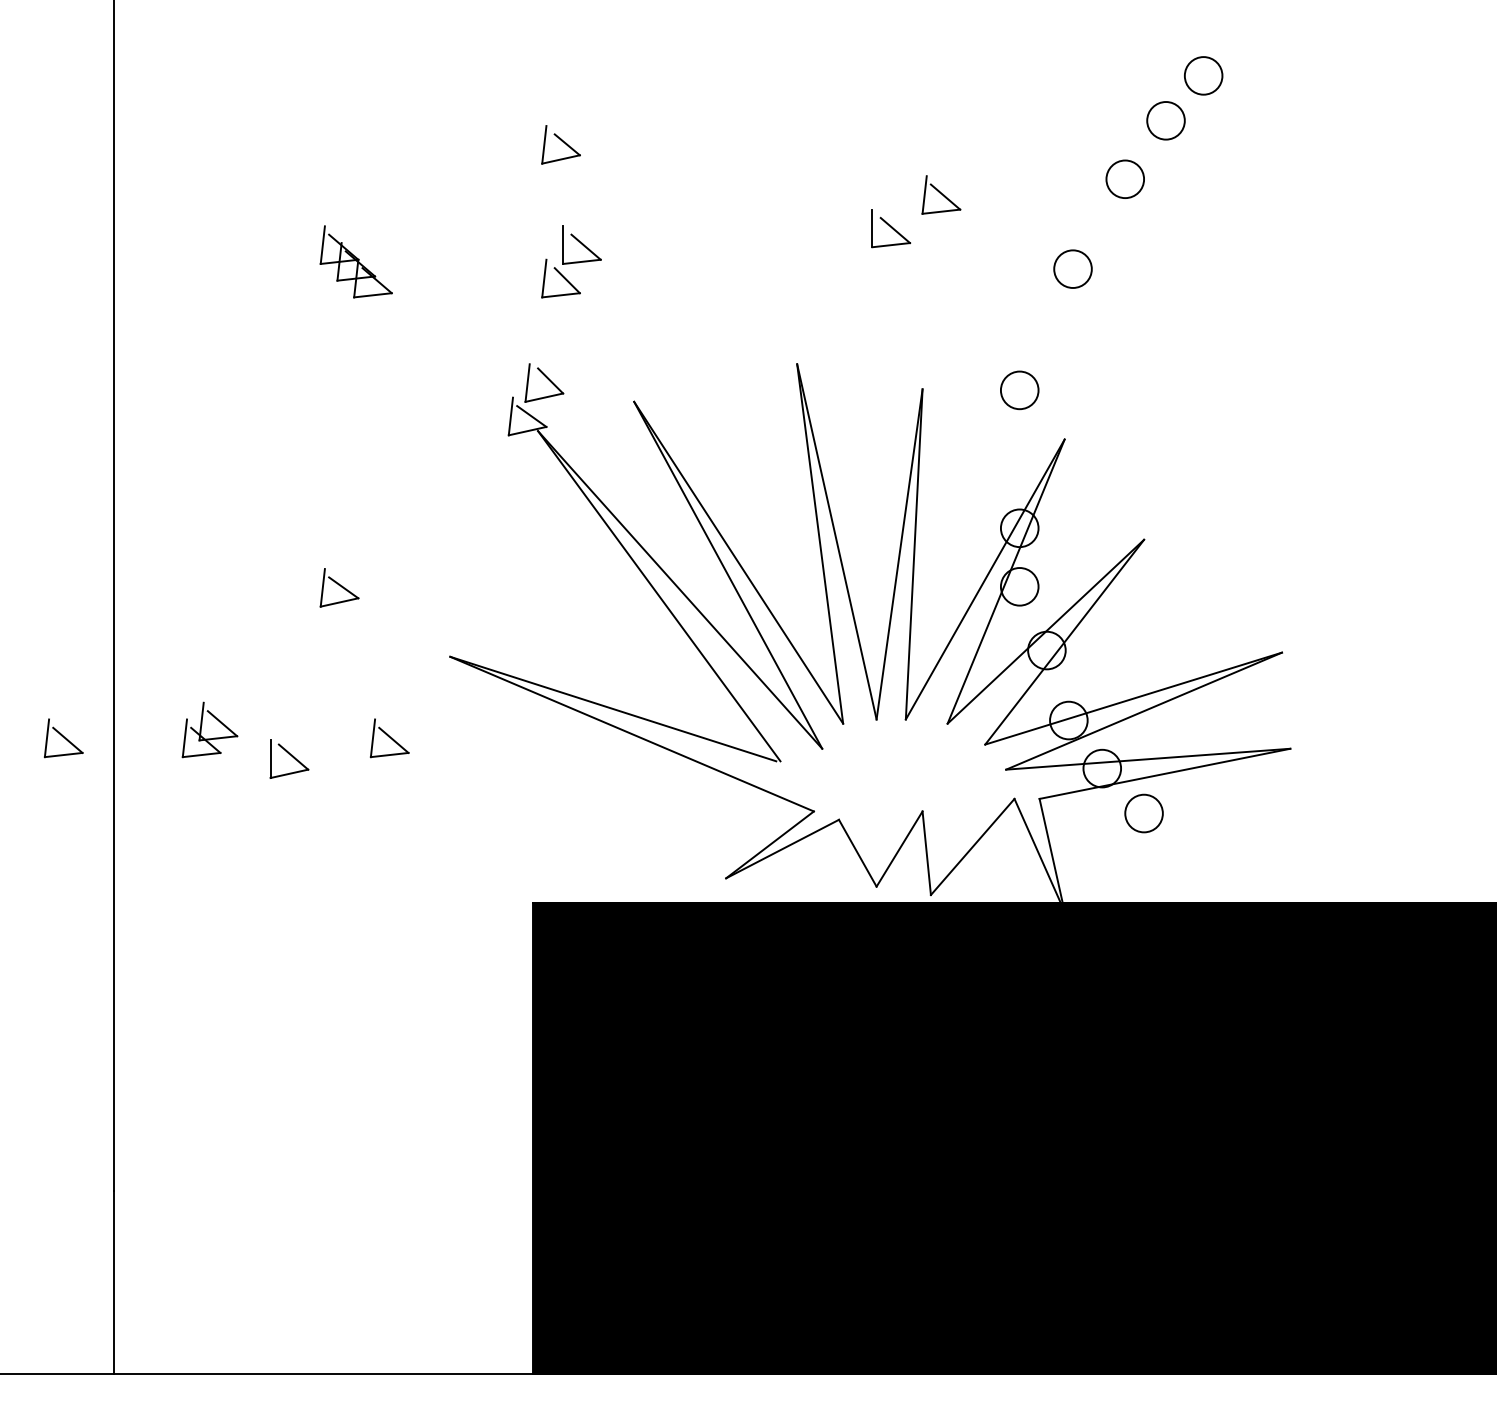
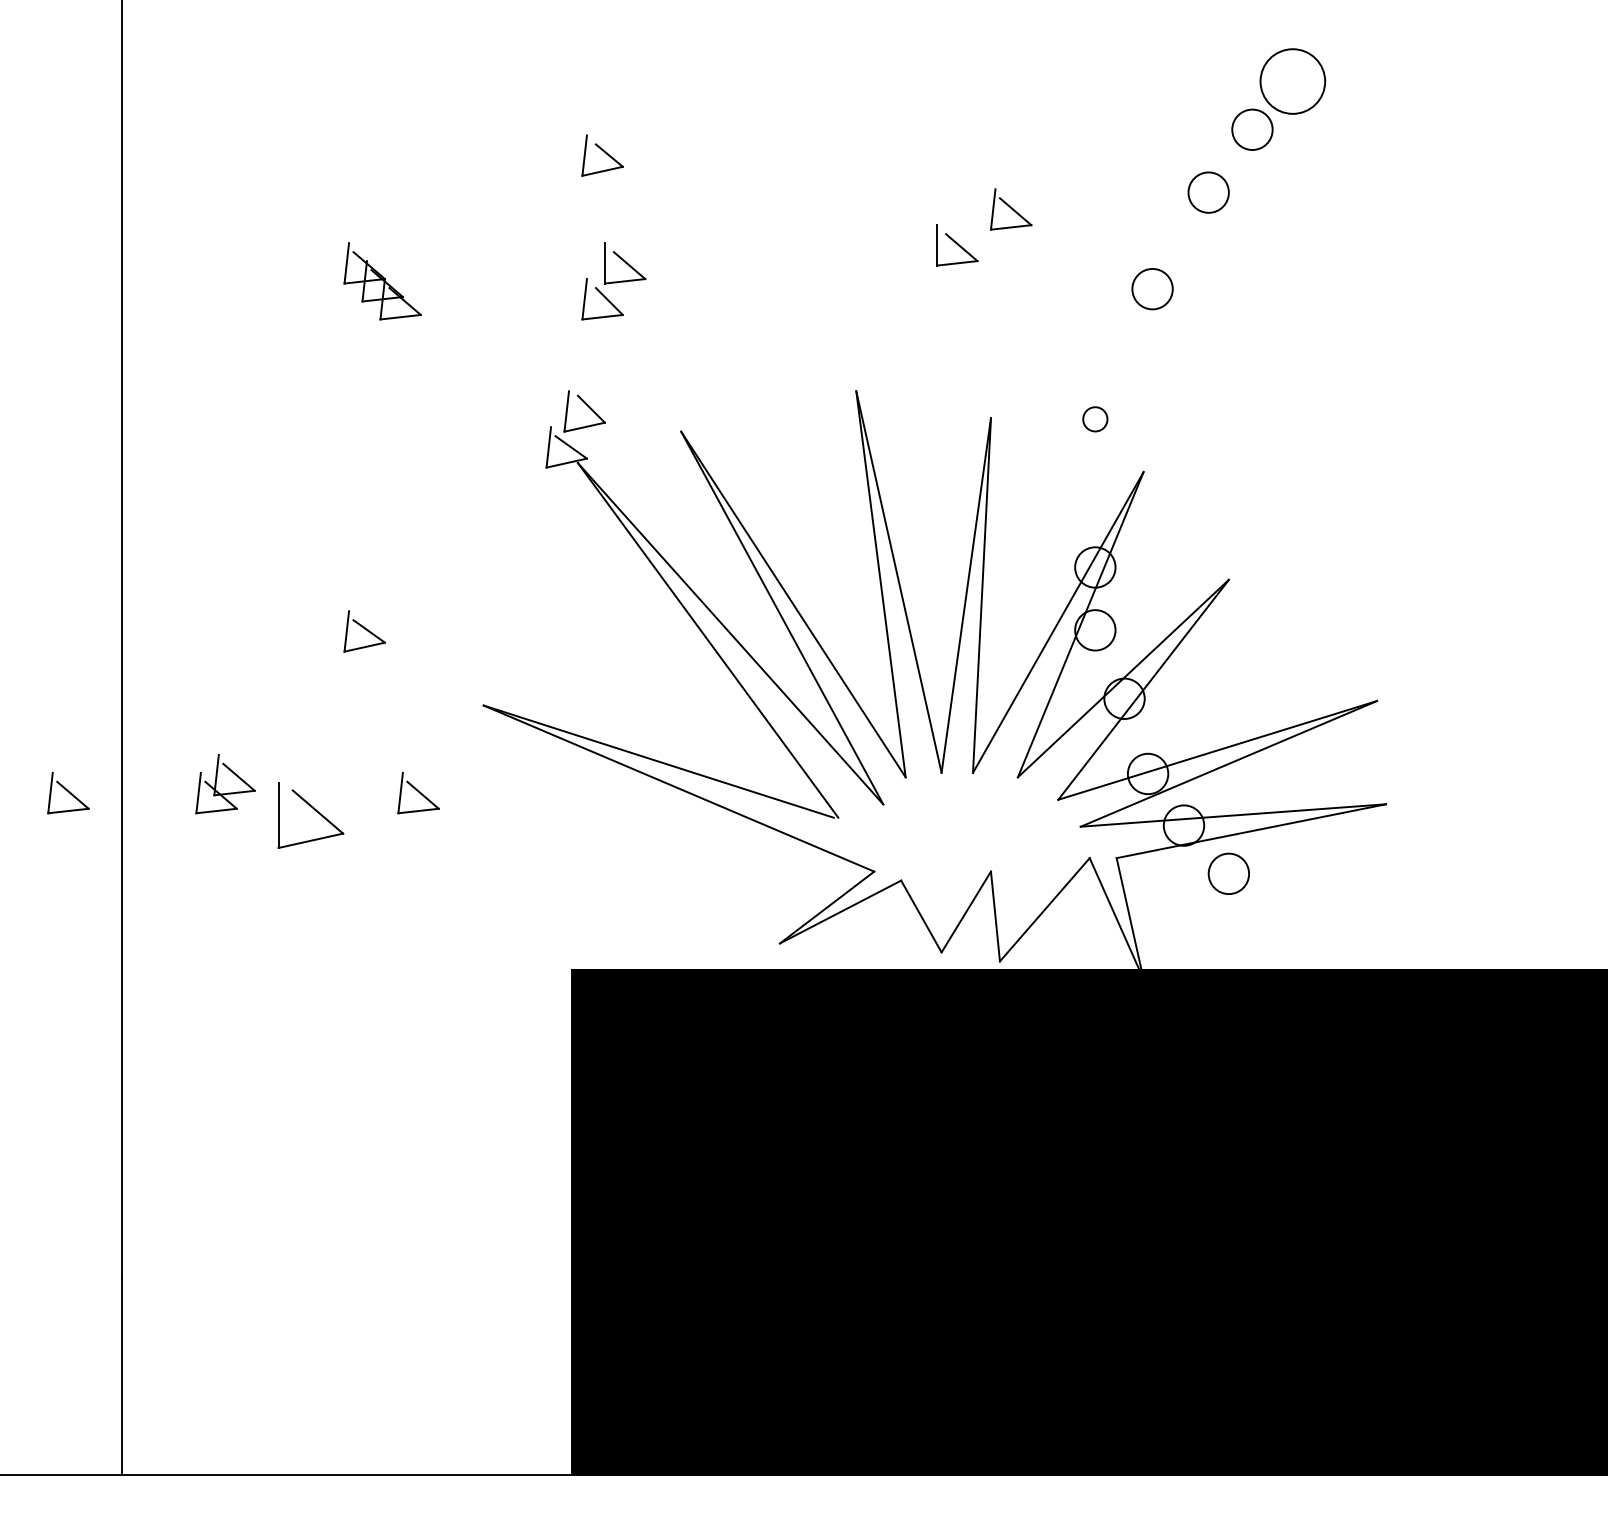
circle: (1203, 75) -> (1292, 81), size x1.6
circle: (1019, 390) -> (1095, 419), size x0.6
part: (289, 758) -> (310, 814), size x1.6

